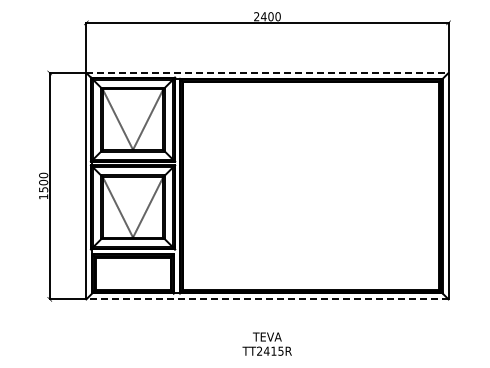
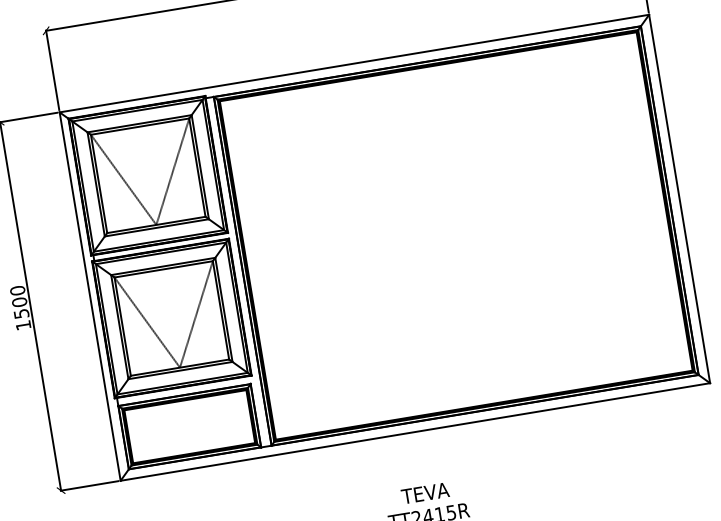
line: (267, 73) -> (354, 64), dashed -> solid
line: (266, 299) -> (413, 432), dashed -> solid

